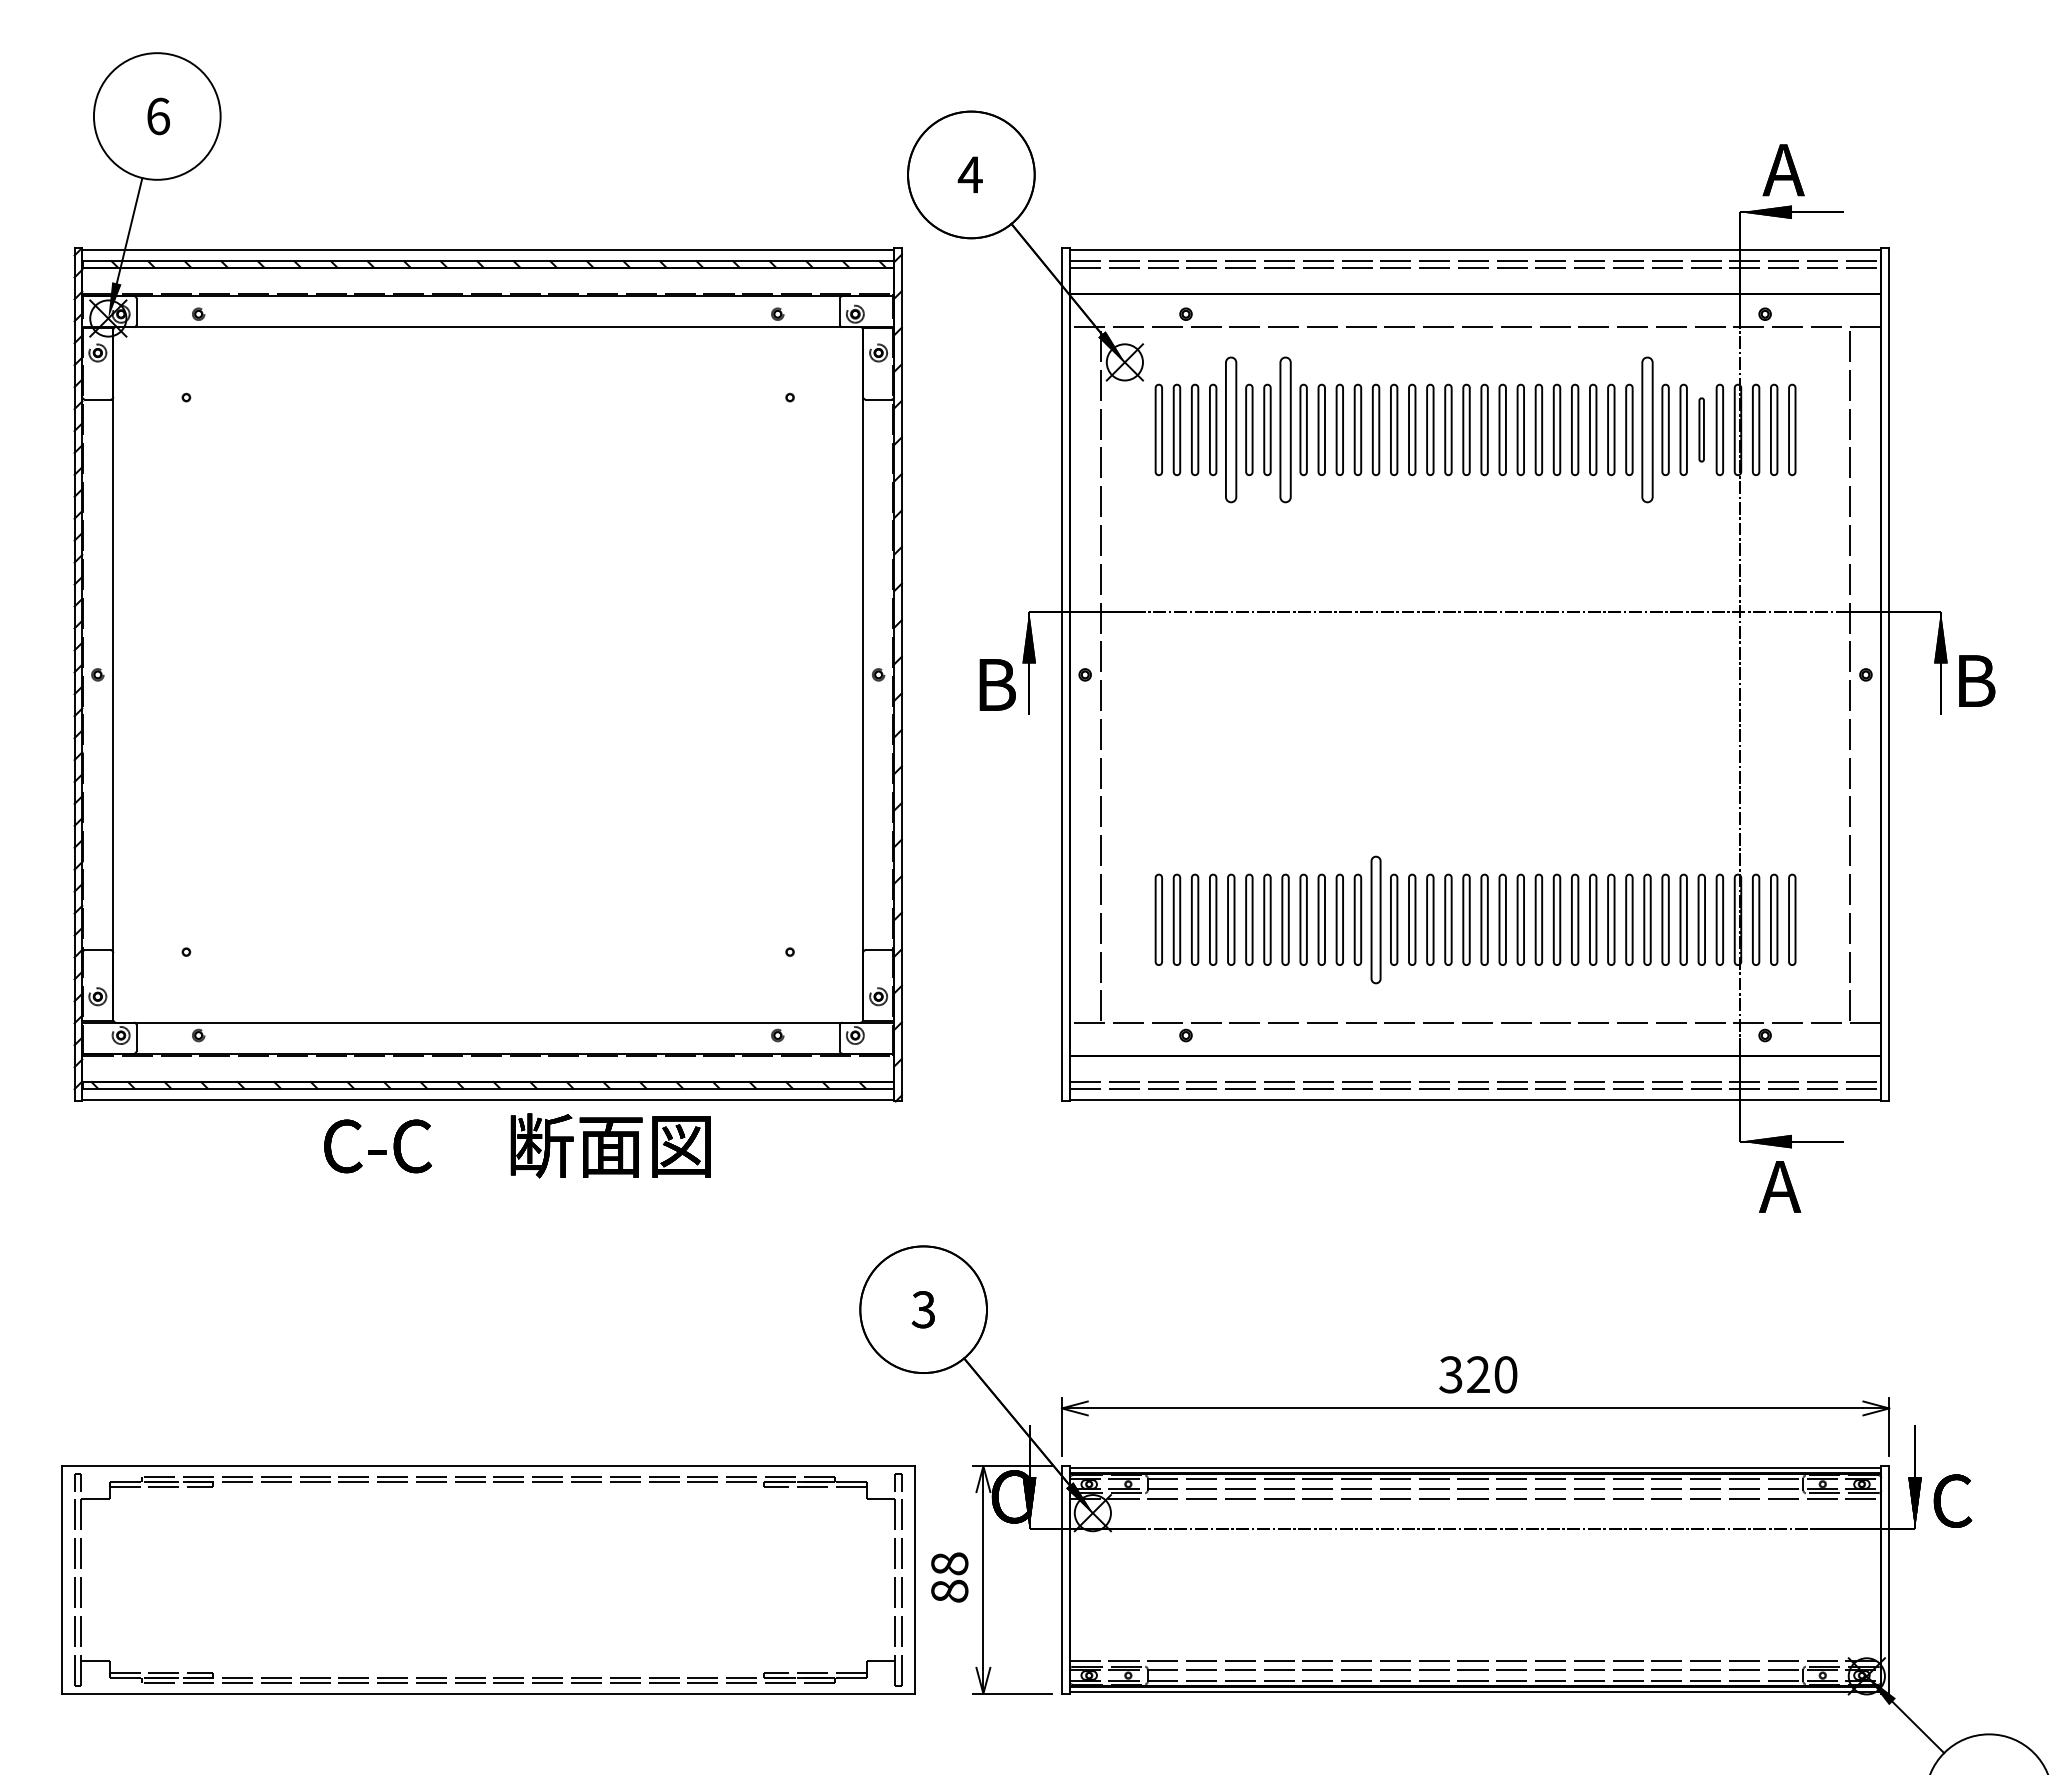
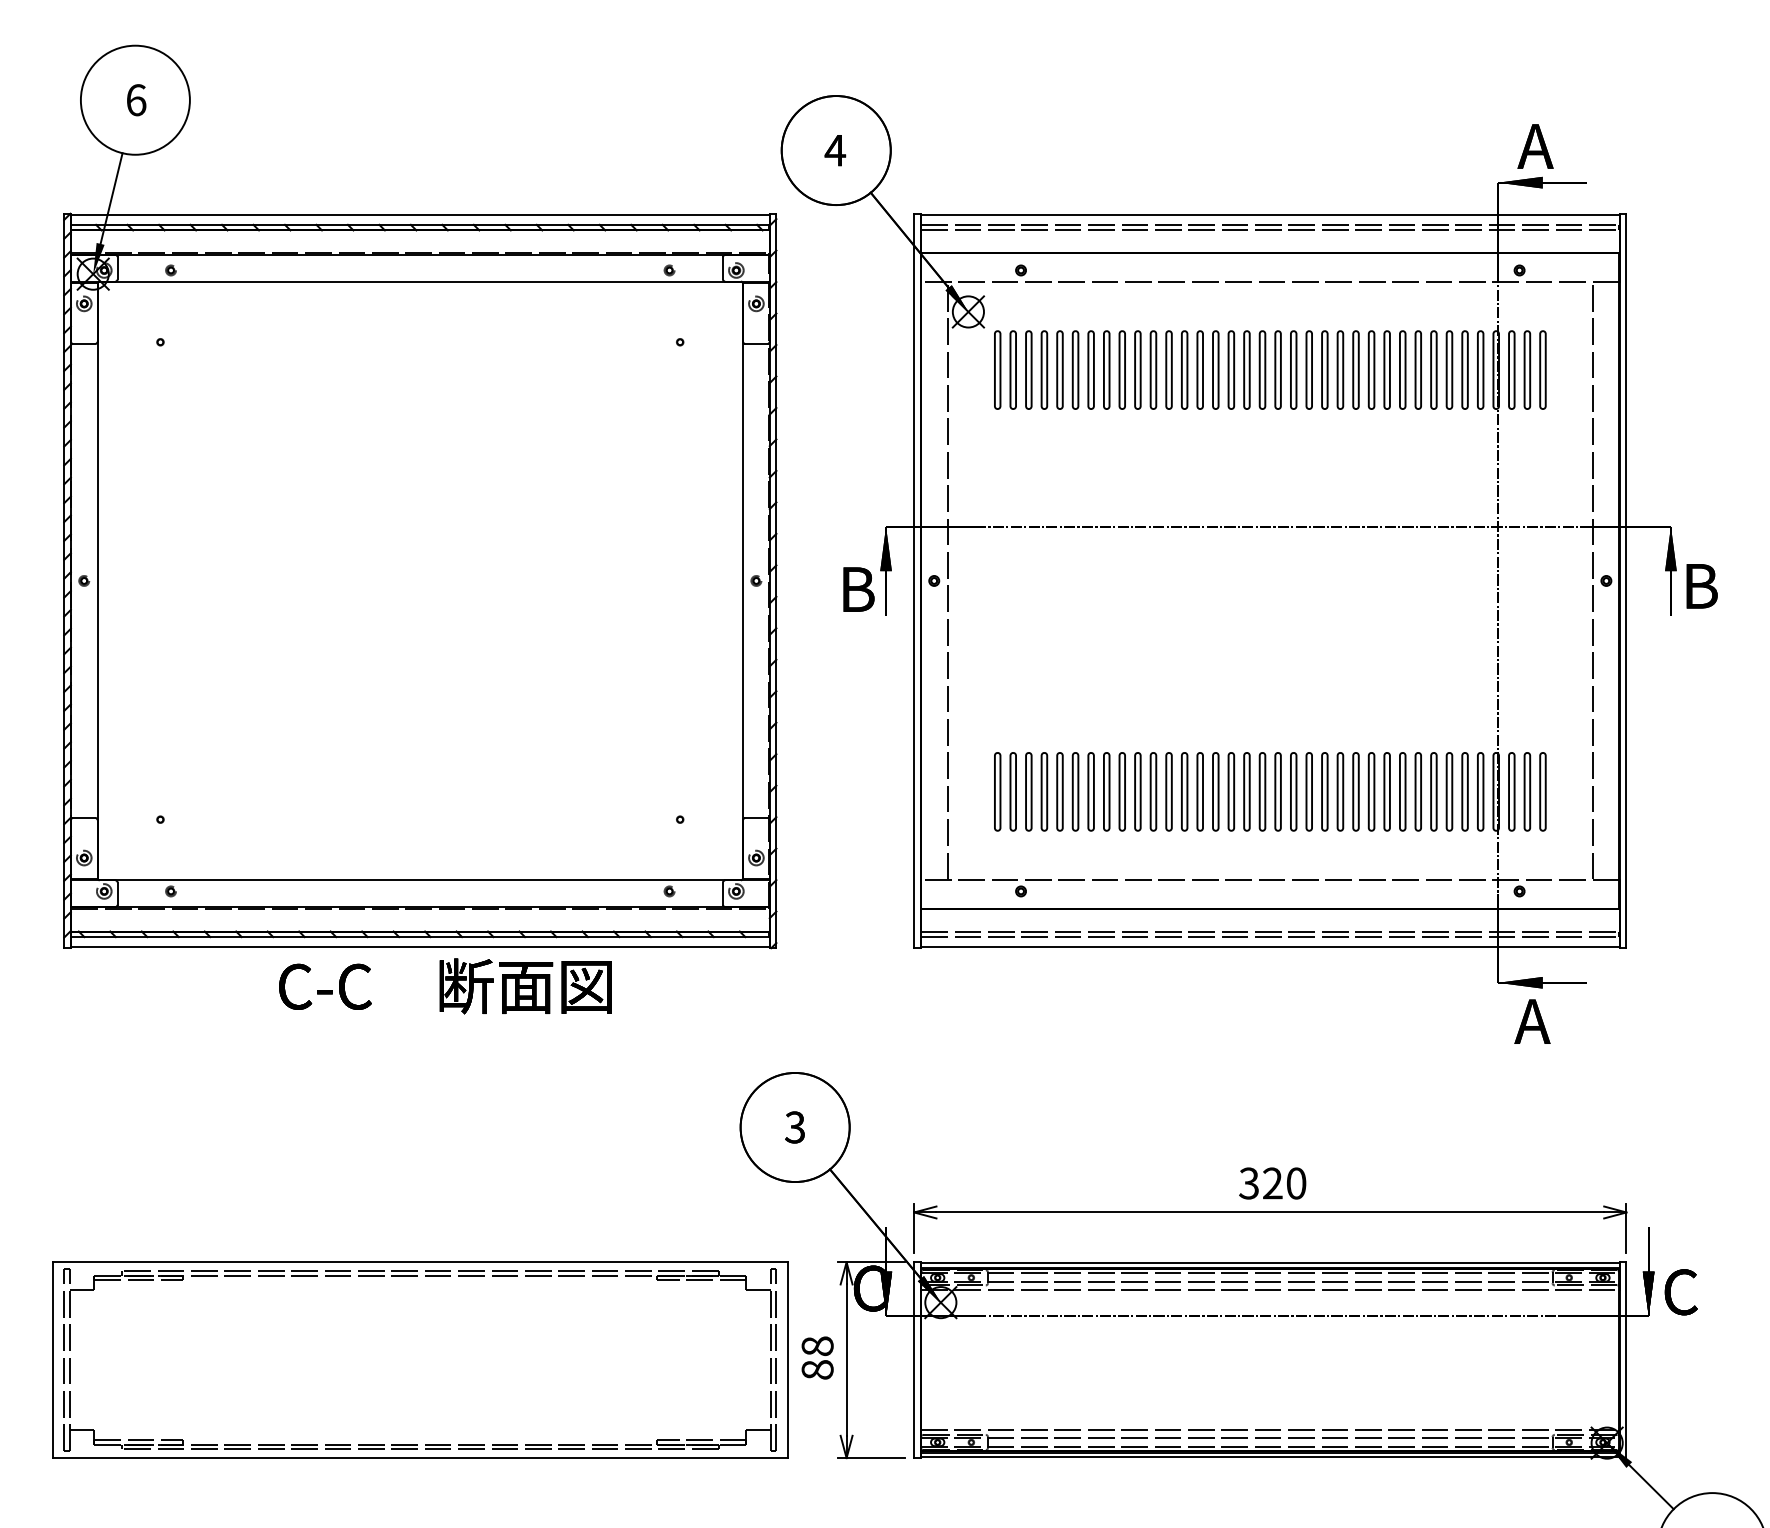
part: (1231, 429) -> (1060, 369), size x0.62
part: (1285, 429) -> (1106, 369), size x0.62
part: (1647, 429) -> (1418, 369), size x0.62
part: (1701, 429) -> (1464, 369), size x1.43
part: (1375, 919) -> (1184, 791), size x0.71

